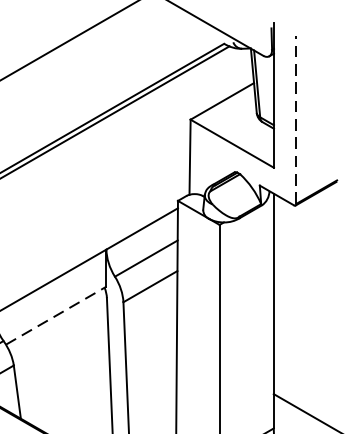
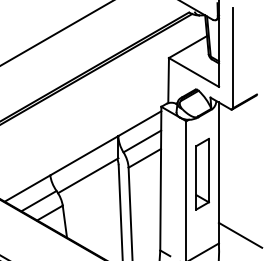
line: (296, 118) -> (232, 57), dashed -> solid
part: (246, 311) -> (202, 173), added
line: (56, 315) -> (88, 175), dashed -> solid

